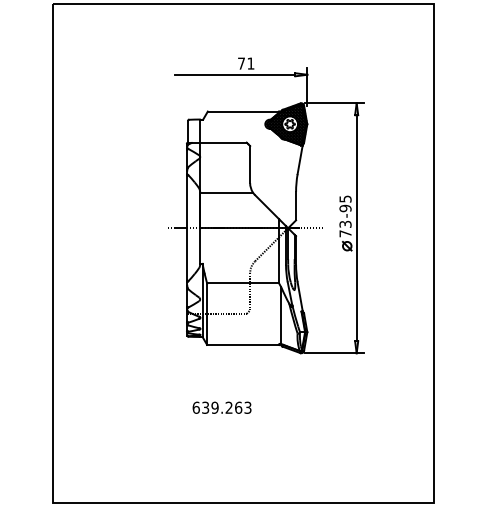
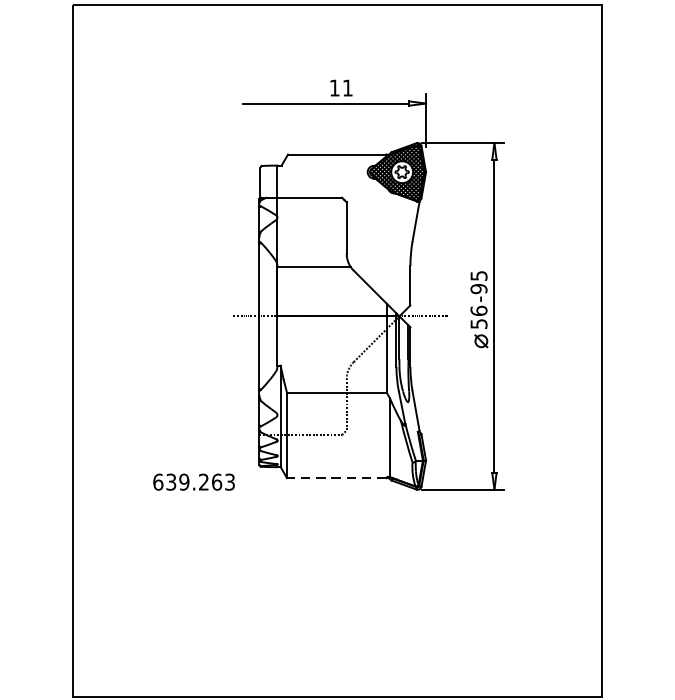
text: (241, 63) -> (334, 87), 71 -> 11
text: (345, 228) -> (478, 316), 73 -> 56
line: (243, 344) -> (337, 477), solid -> dashed
text: (221, 407) -> (193, 481), moved

